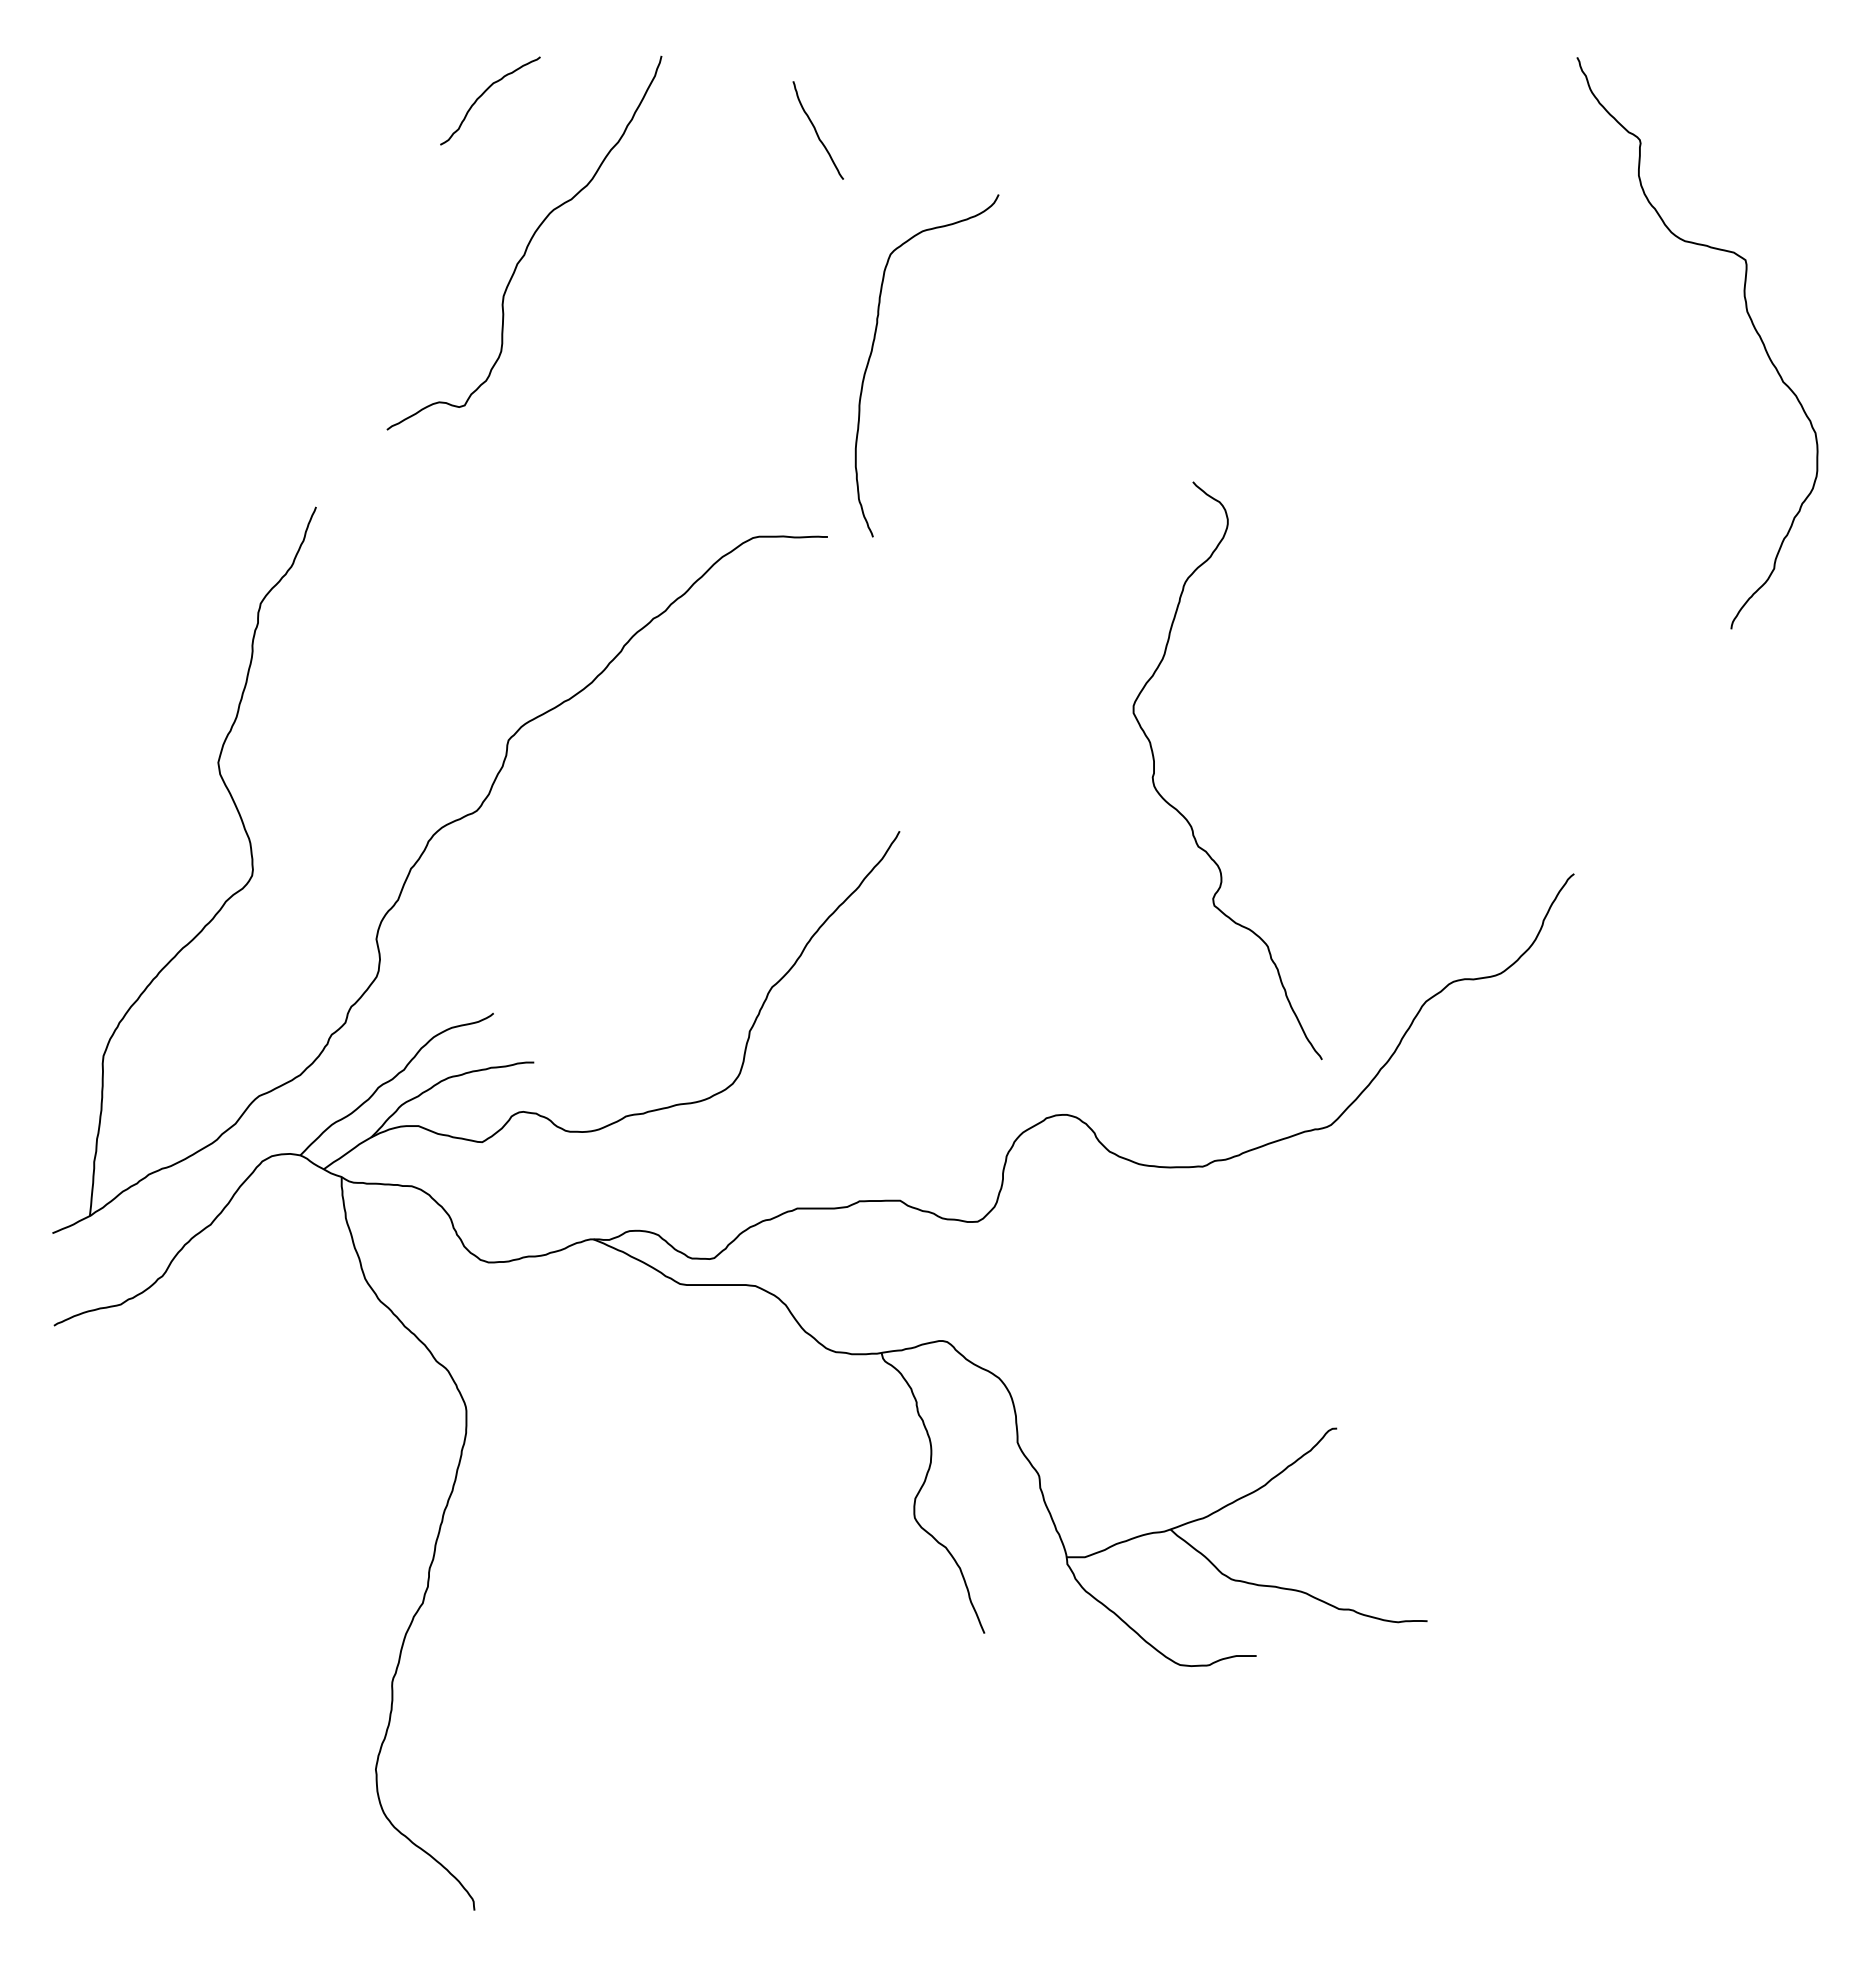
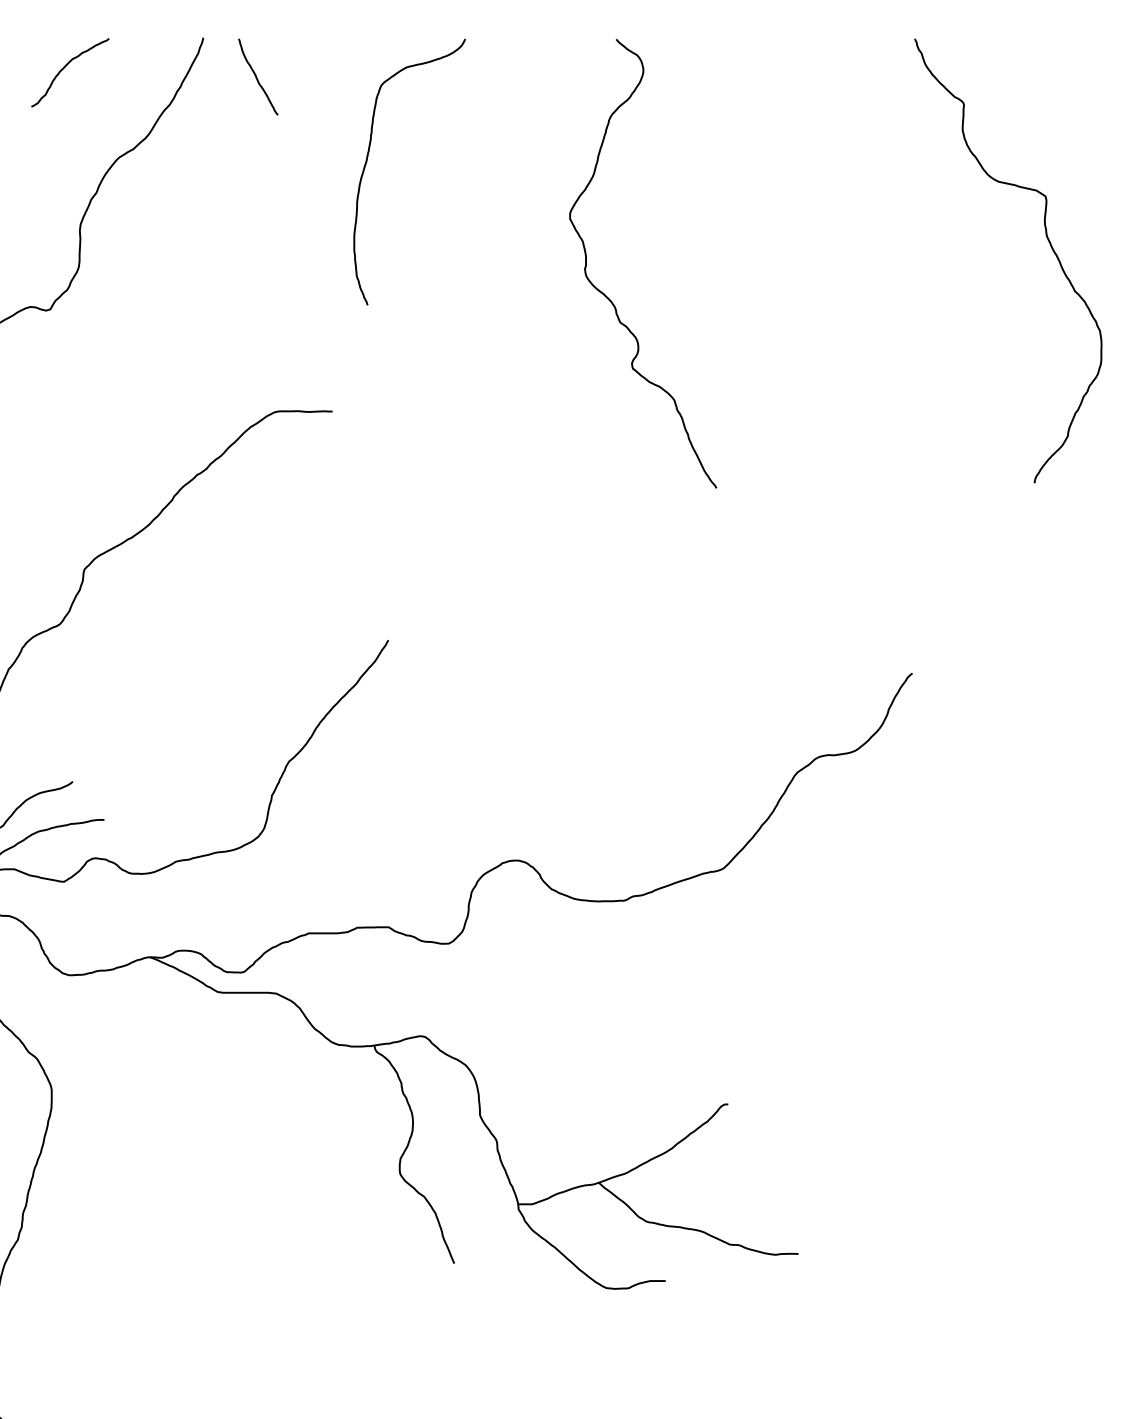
curve: (816, 130) -> (256, 77), moved
curve: (872, 352) -> (367, 161), moved
curve: (1182, 814) -> (608, 297), moved

